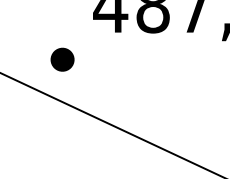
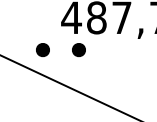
part: (122, 60) -> (78, 50), added

